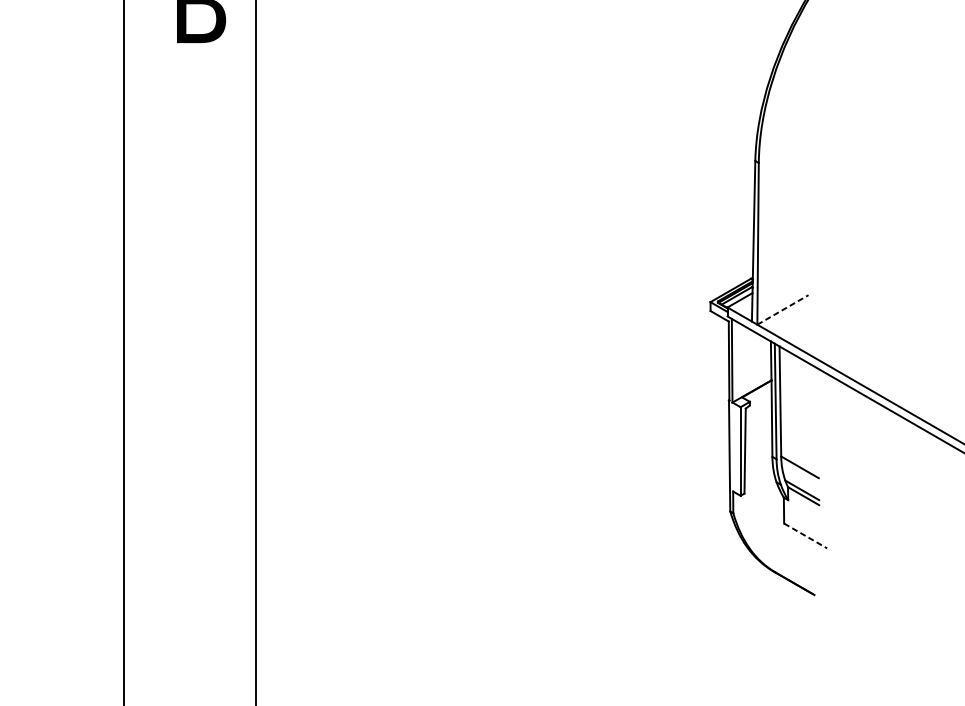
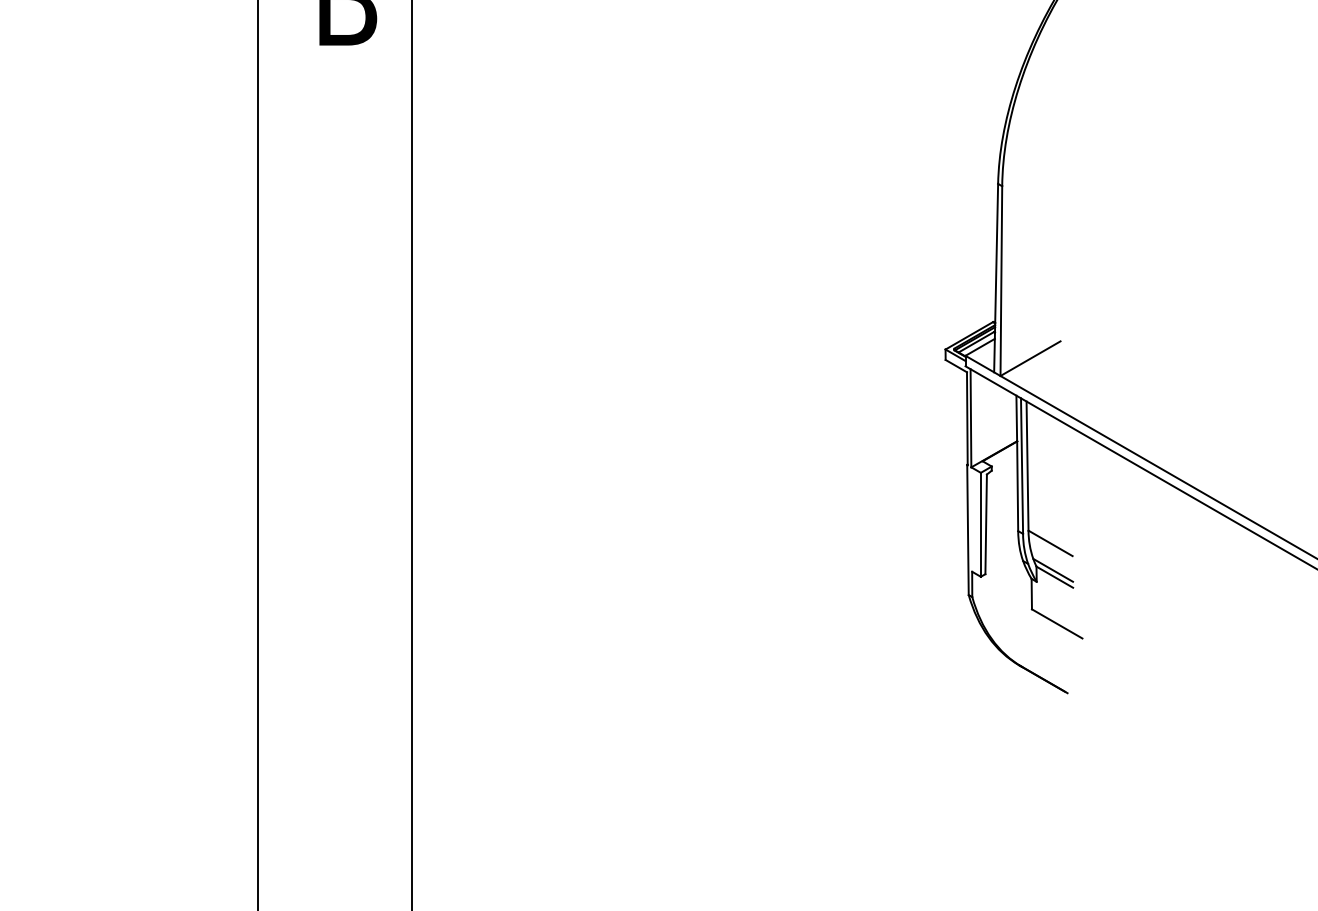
line: (782, 309) -> (1030, 358), dashed -> solid
line: (805, 536) -> (1057, 624), dashed -> solid

